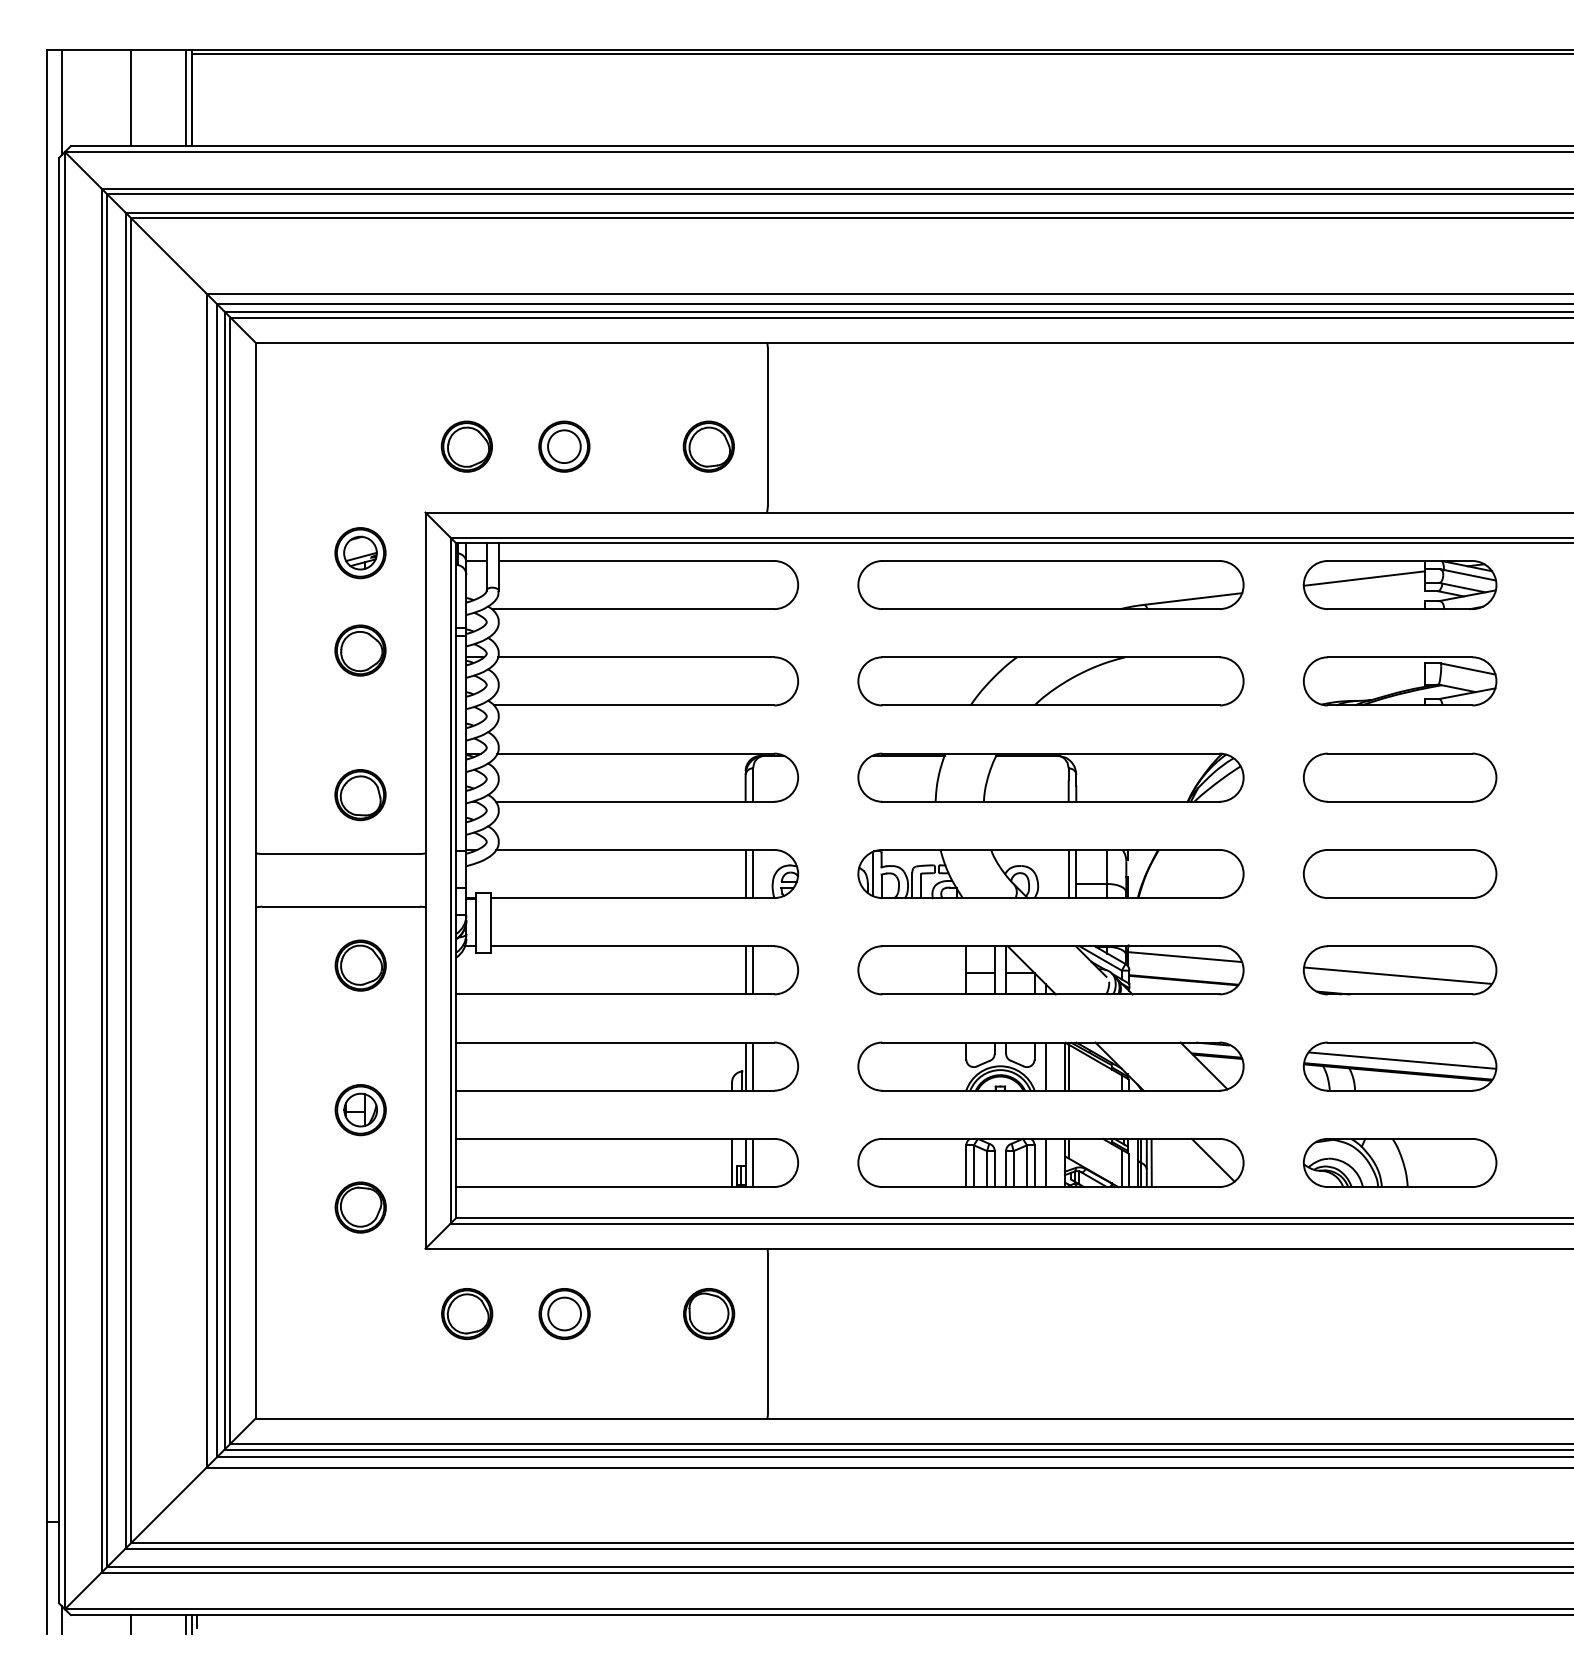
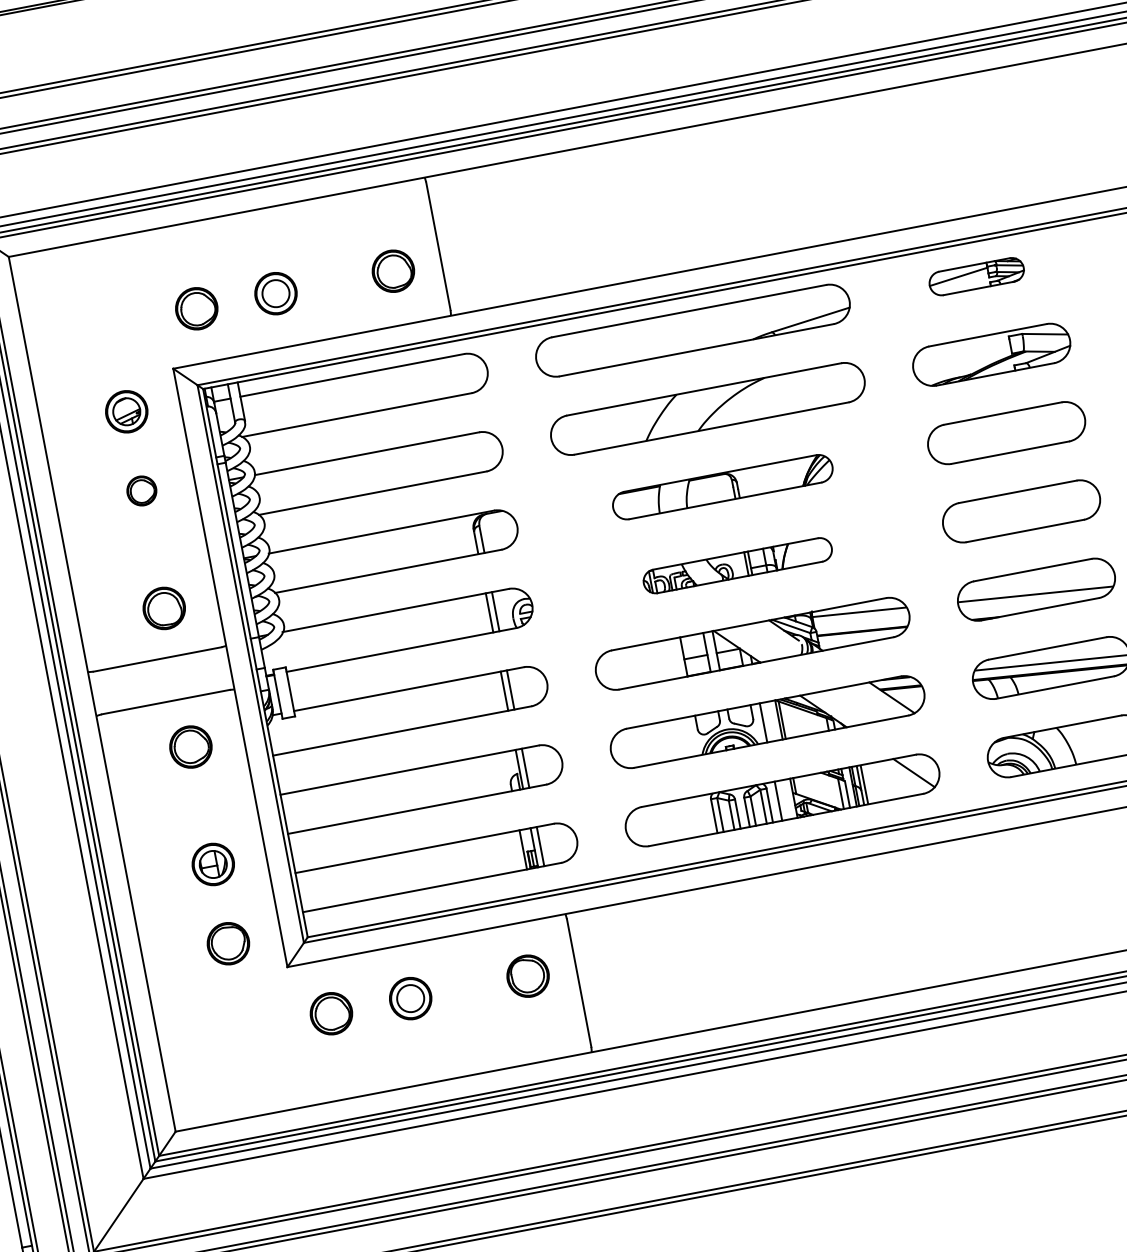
part: (1399, 585) -> (976, 276), size x0.6
part: (360, 650) -> (141, 490), size x0.7
part: (1050, 777) -> (722, 487), size x0.7
part: (1050, 874) -> (737, 566), size x0.6

